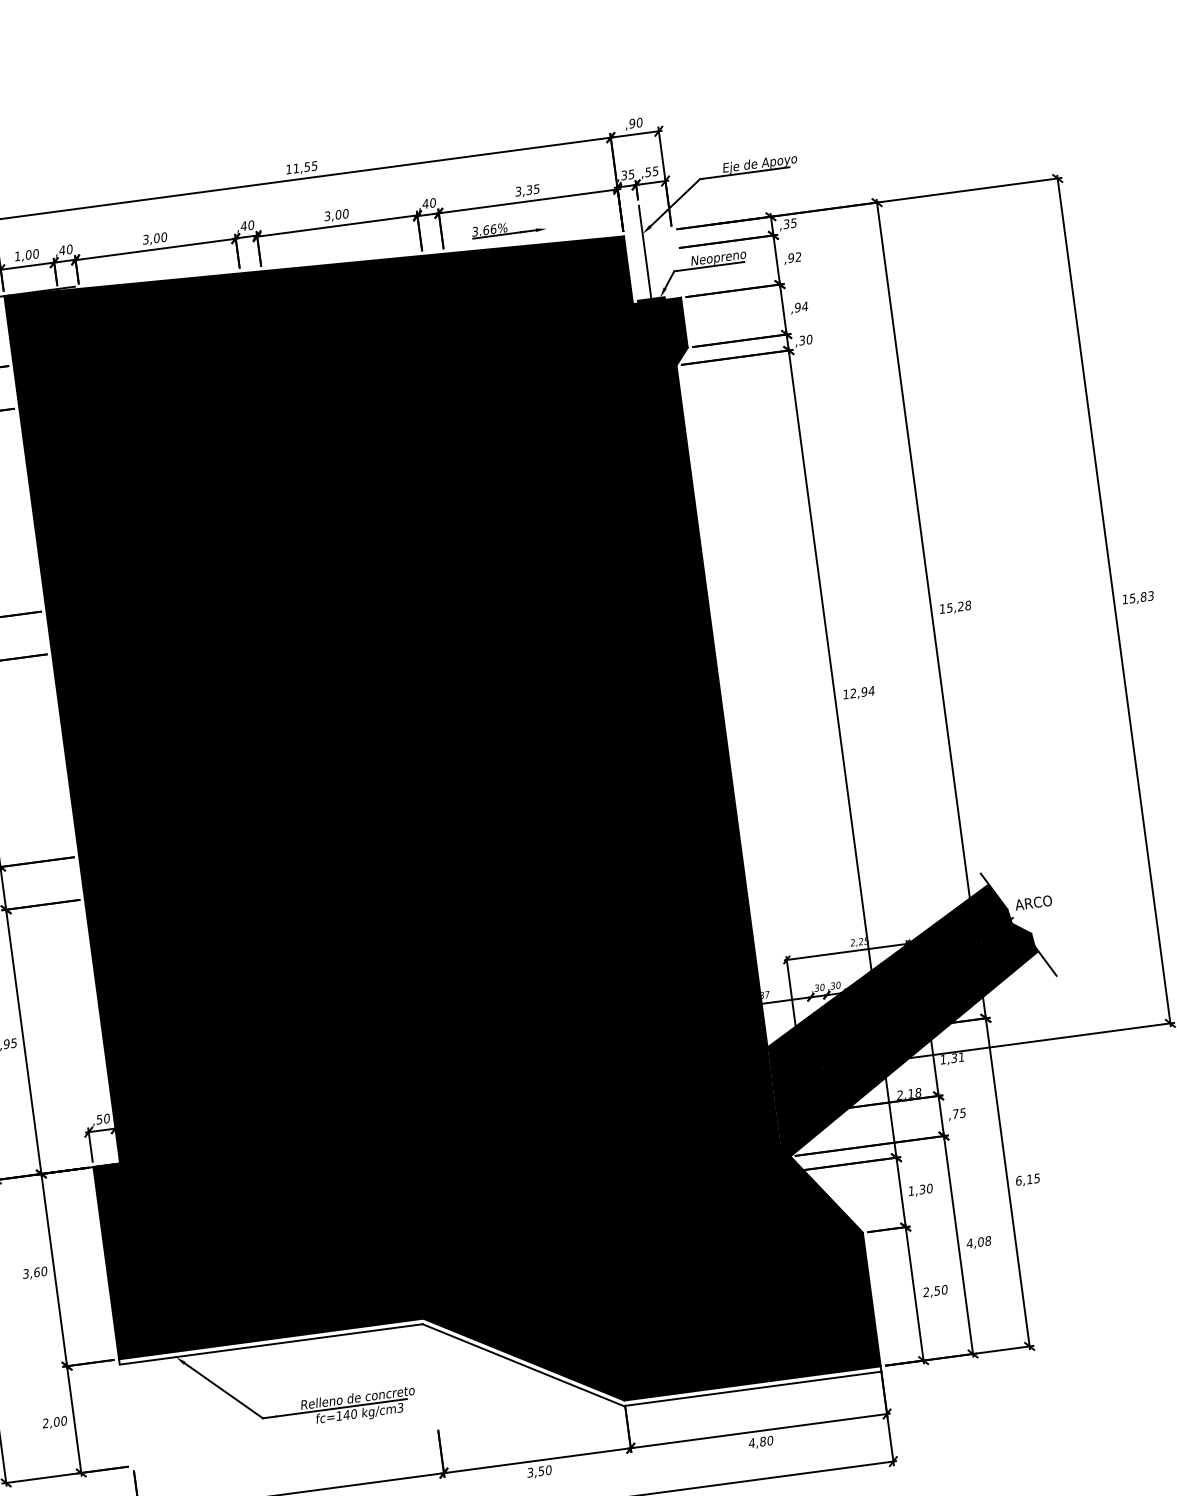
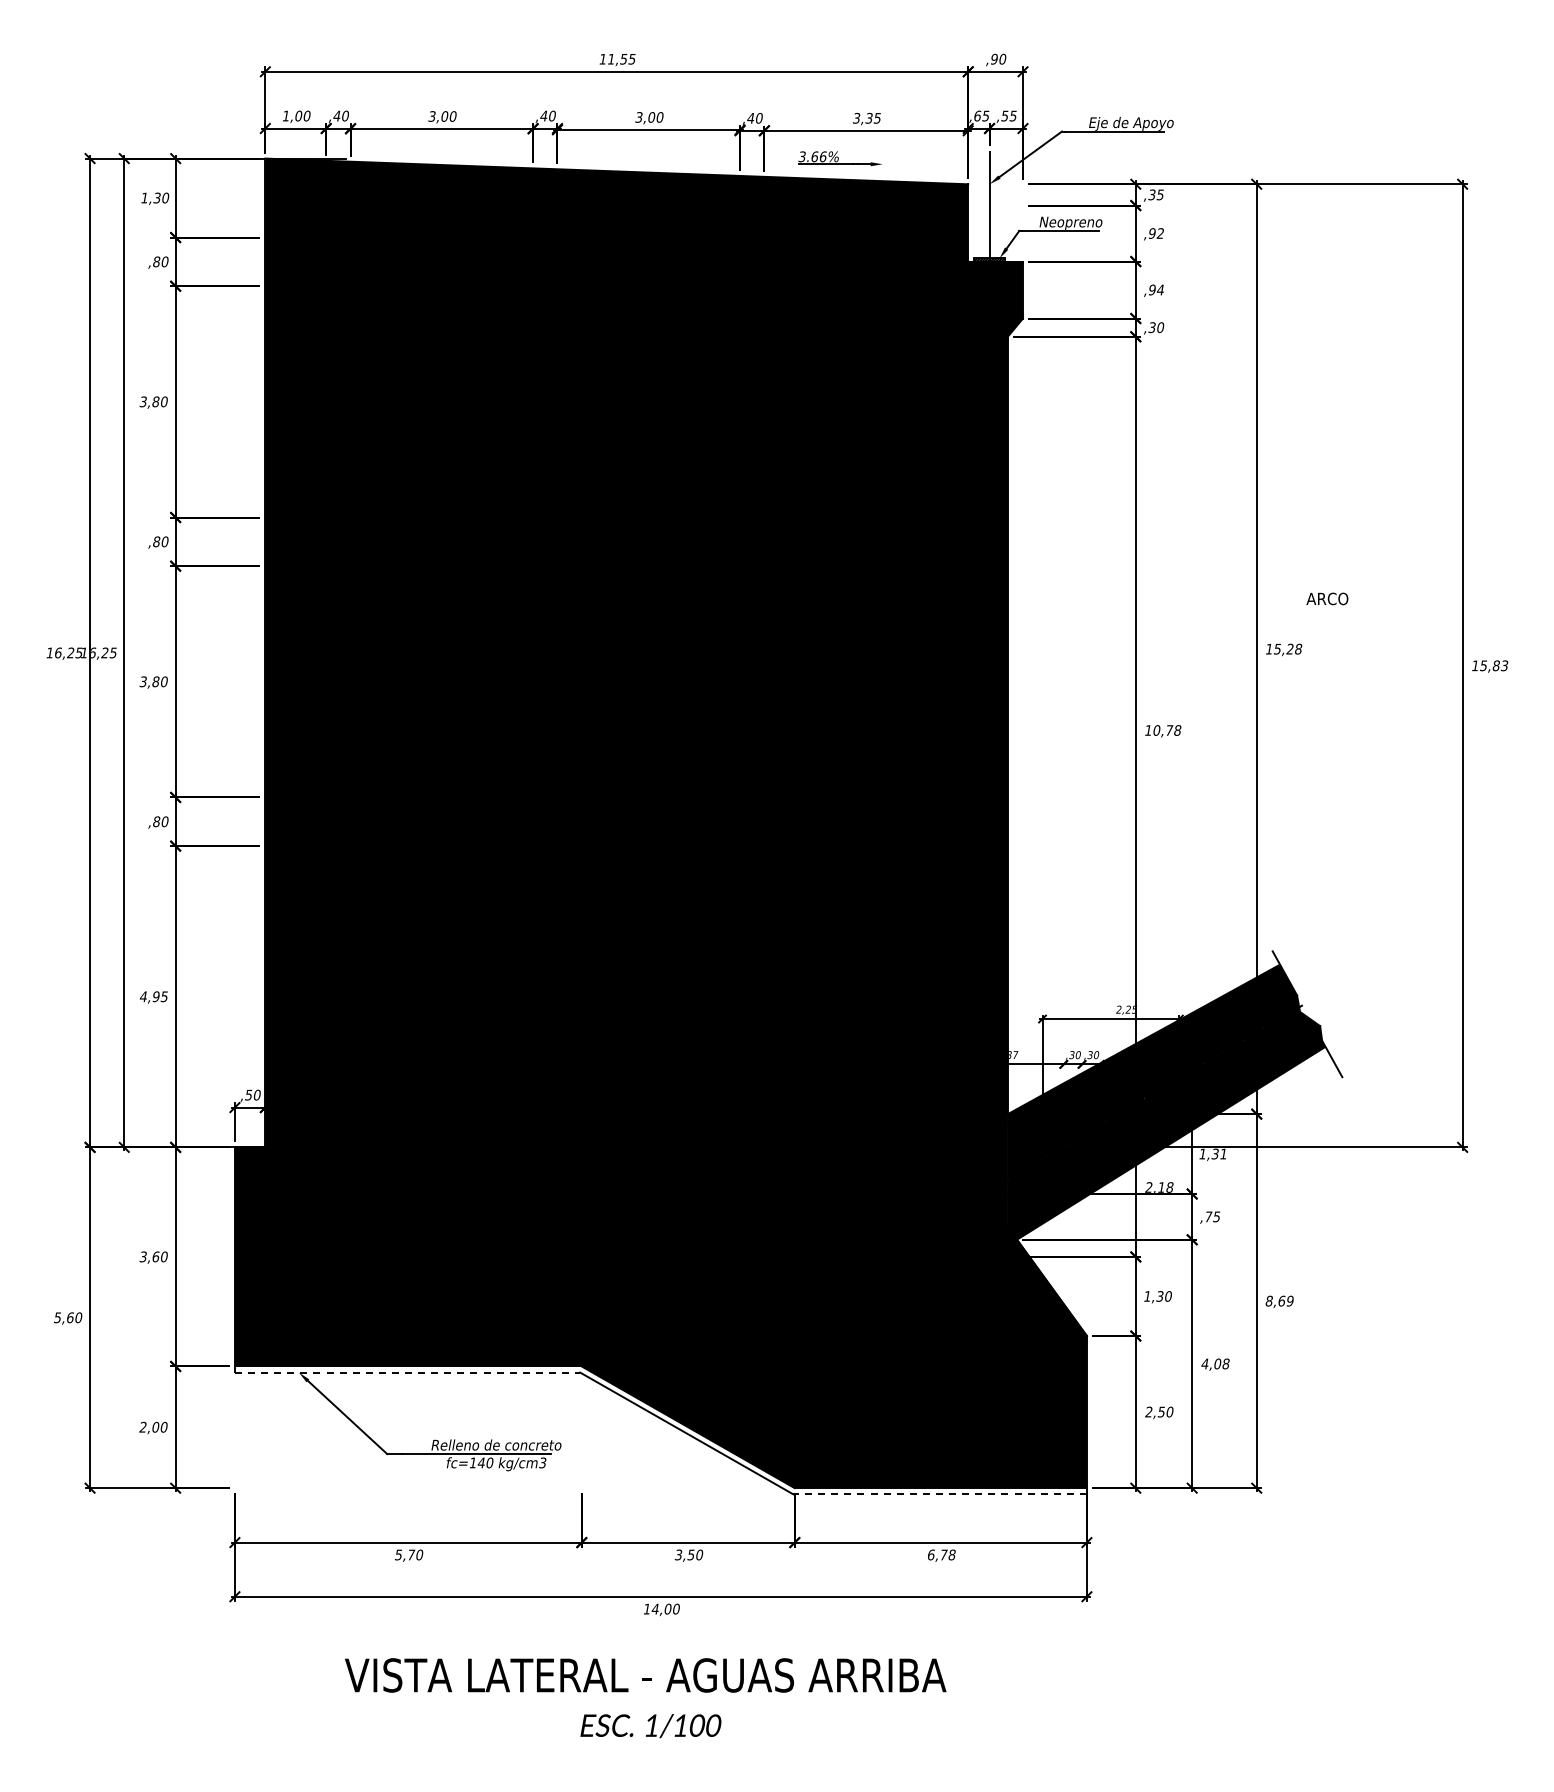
text: (624, 174) -> (977, 115), ,35 -> ,65
text: (861, 692) -> (1166, 730), 12,94 -> 10,78
text: (1033, 902) -> (1327, 598), moved
text: (1027, 1179) -> (1279, 1300), 6,15 -> 8,69
line: (271, 1344) -> (407, 1372), solid -> dashed
line: (752, 1388) -> (940, 1494), solid -> dashed
text: (760, 1441) -> (941, 1554), 4,80 -> 6,78

